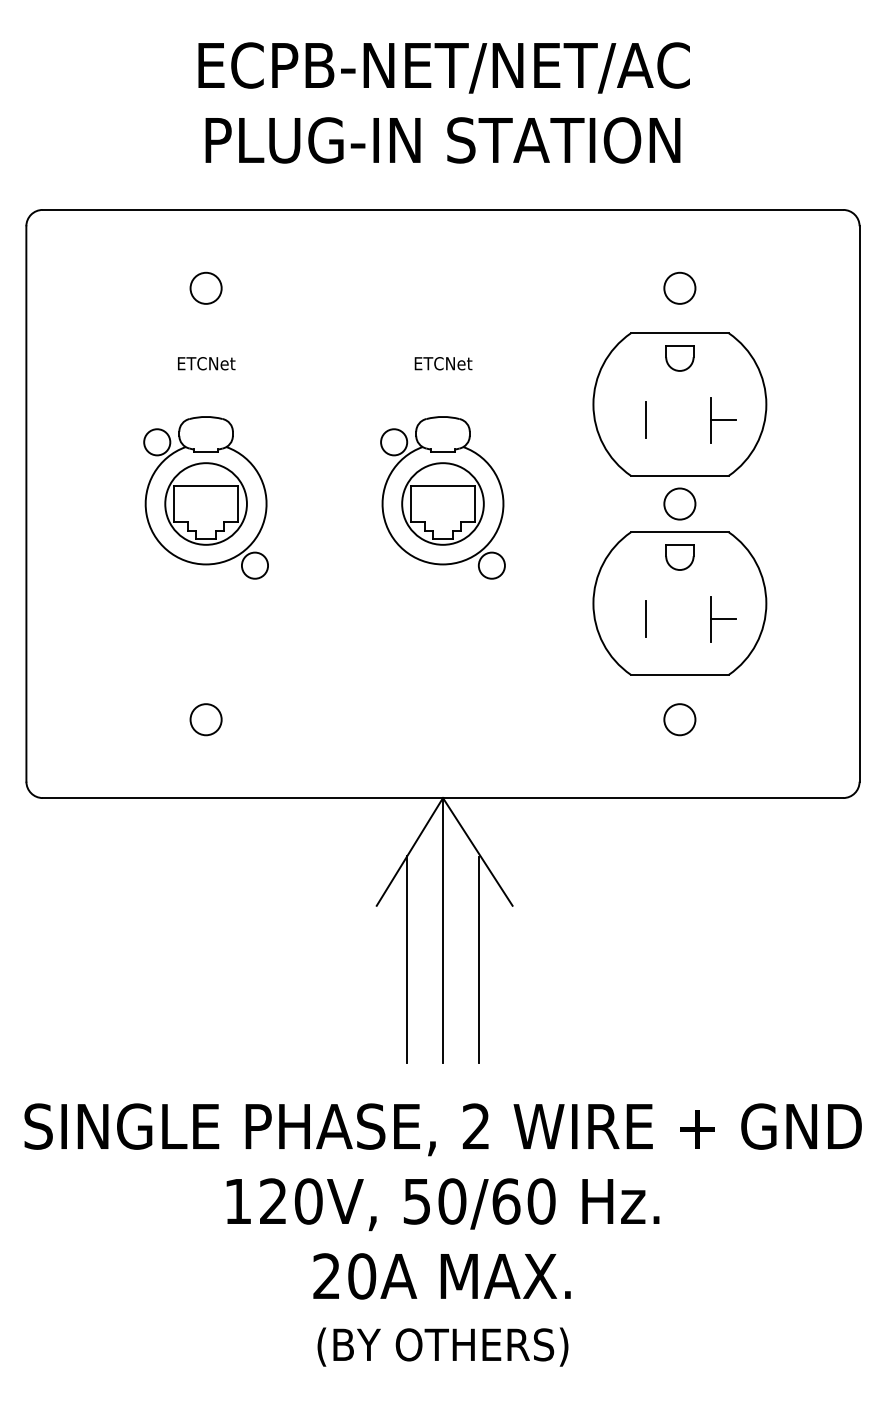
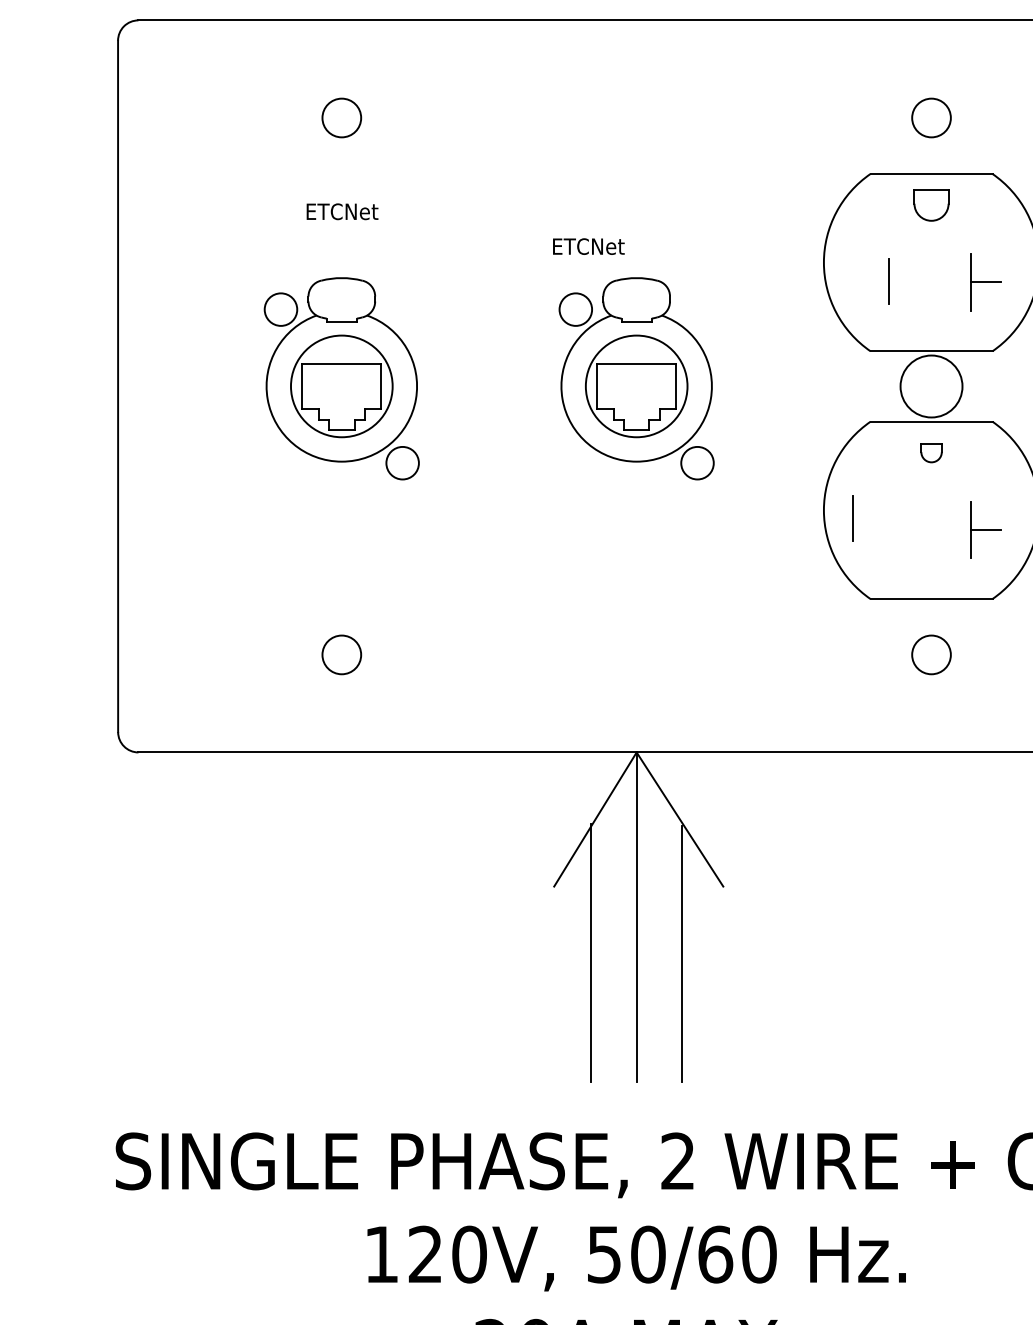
text: (443, 363) -> (588, 246), moved
circle: (679, 503) -> (931, 385), size x1.6
part: (679, 557) -> (931, 453), size x0.6
line: (645, 618) -> (852, 517), moved

